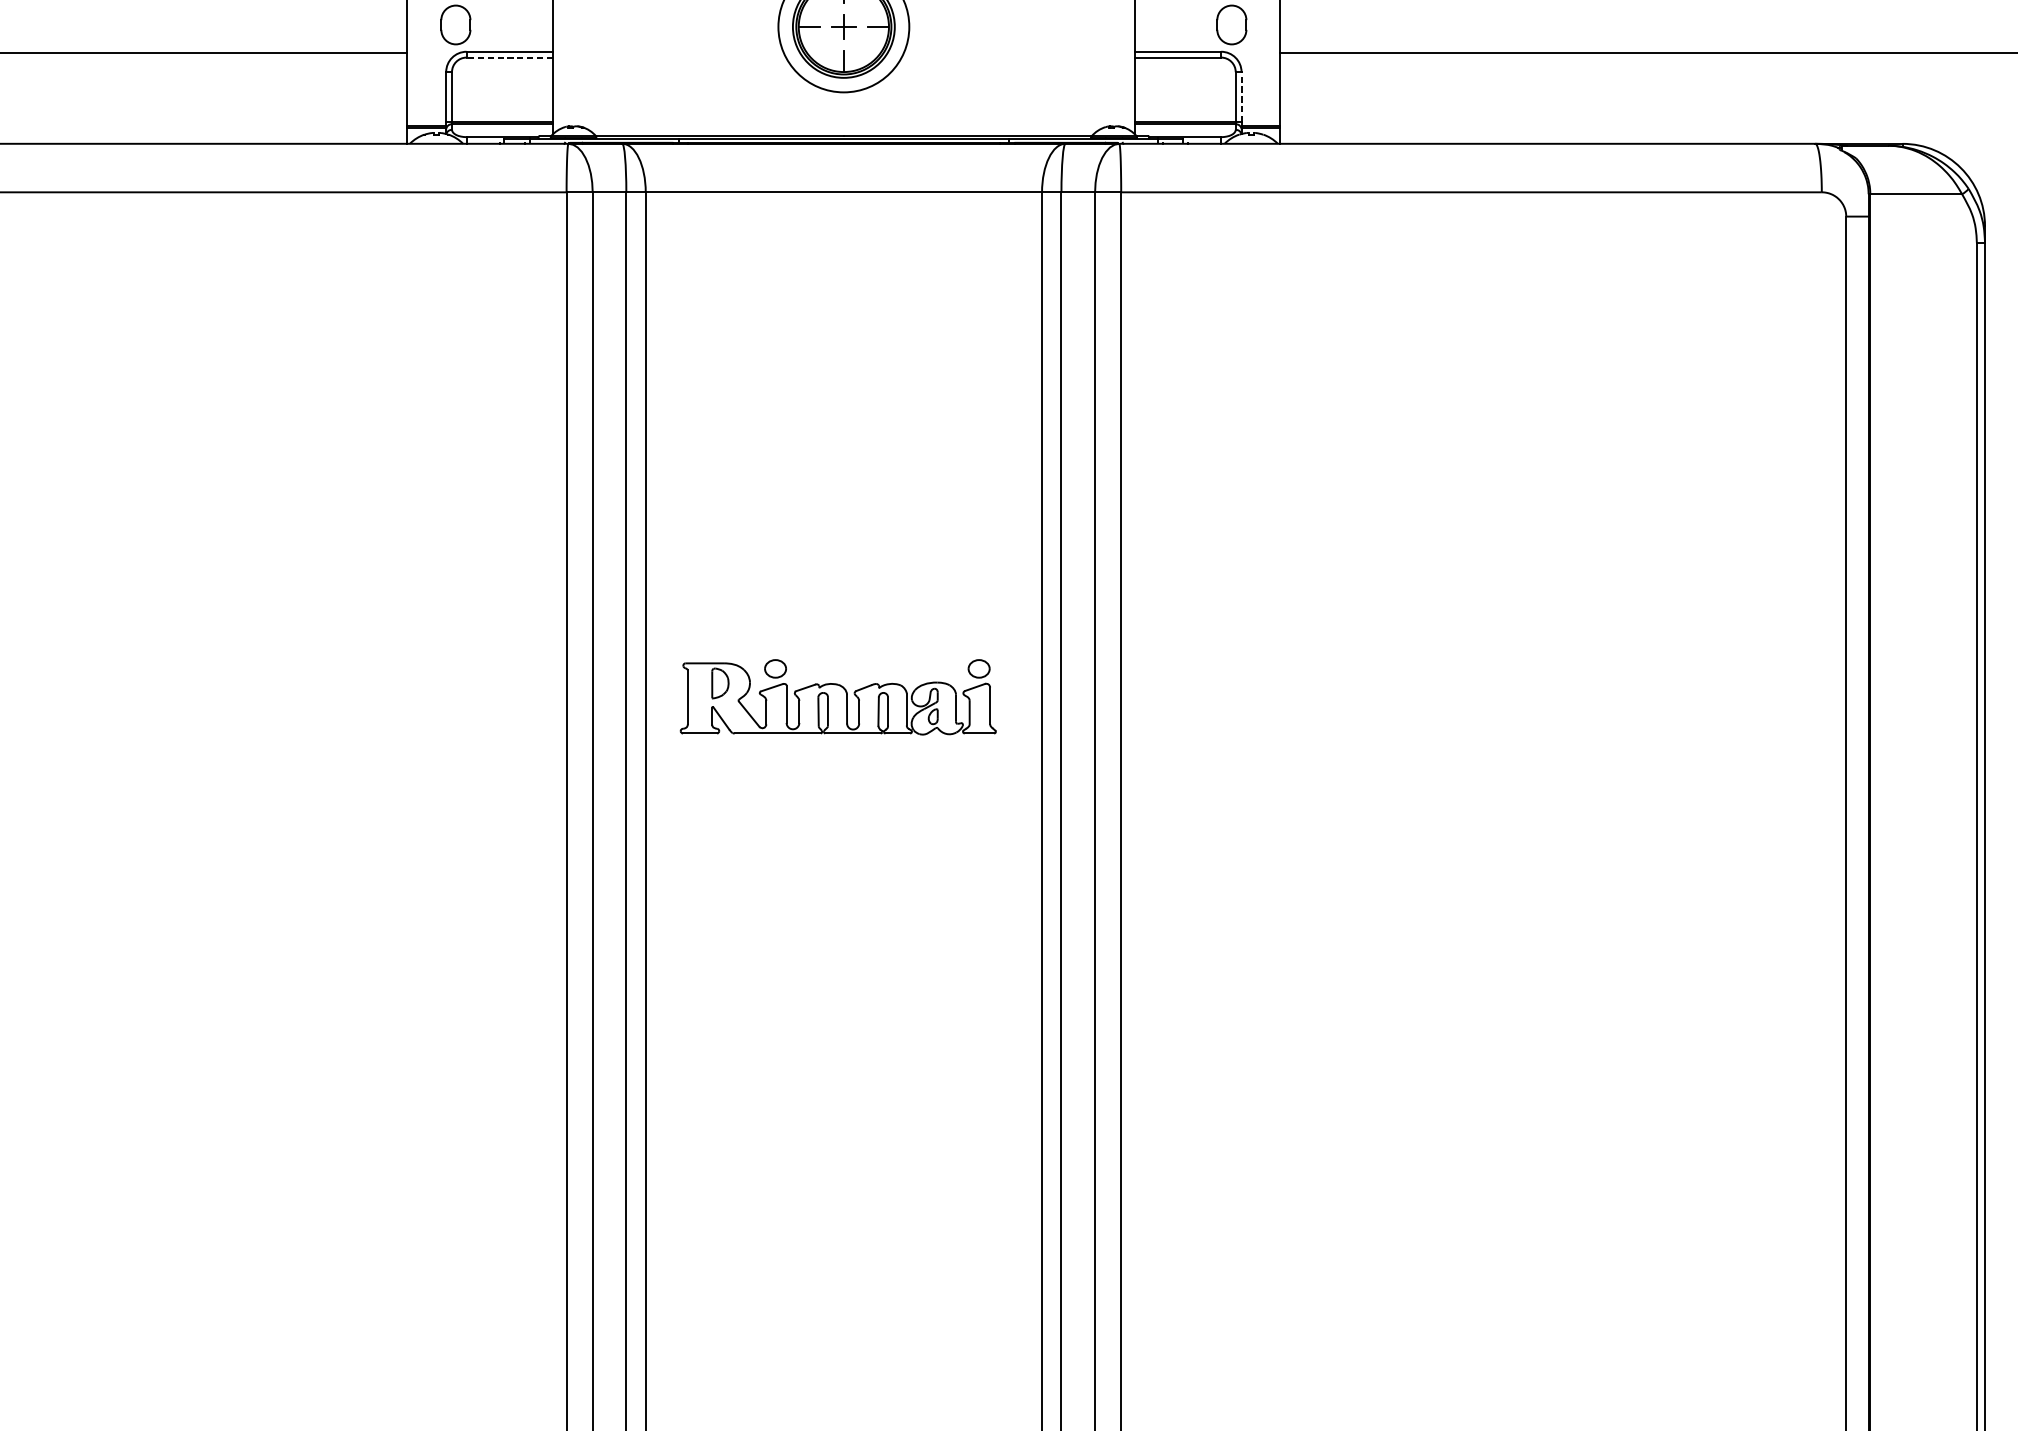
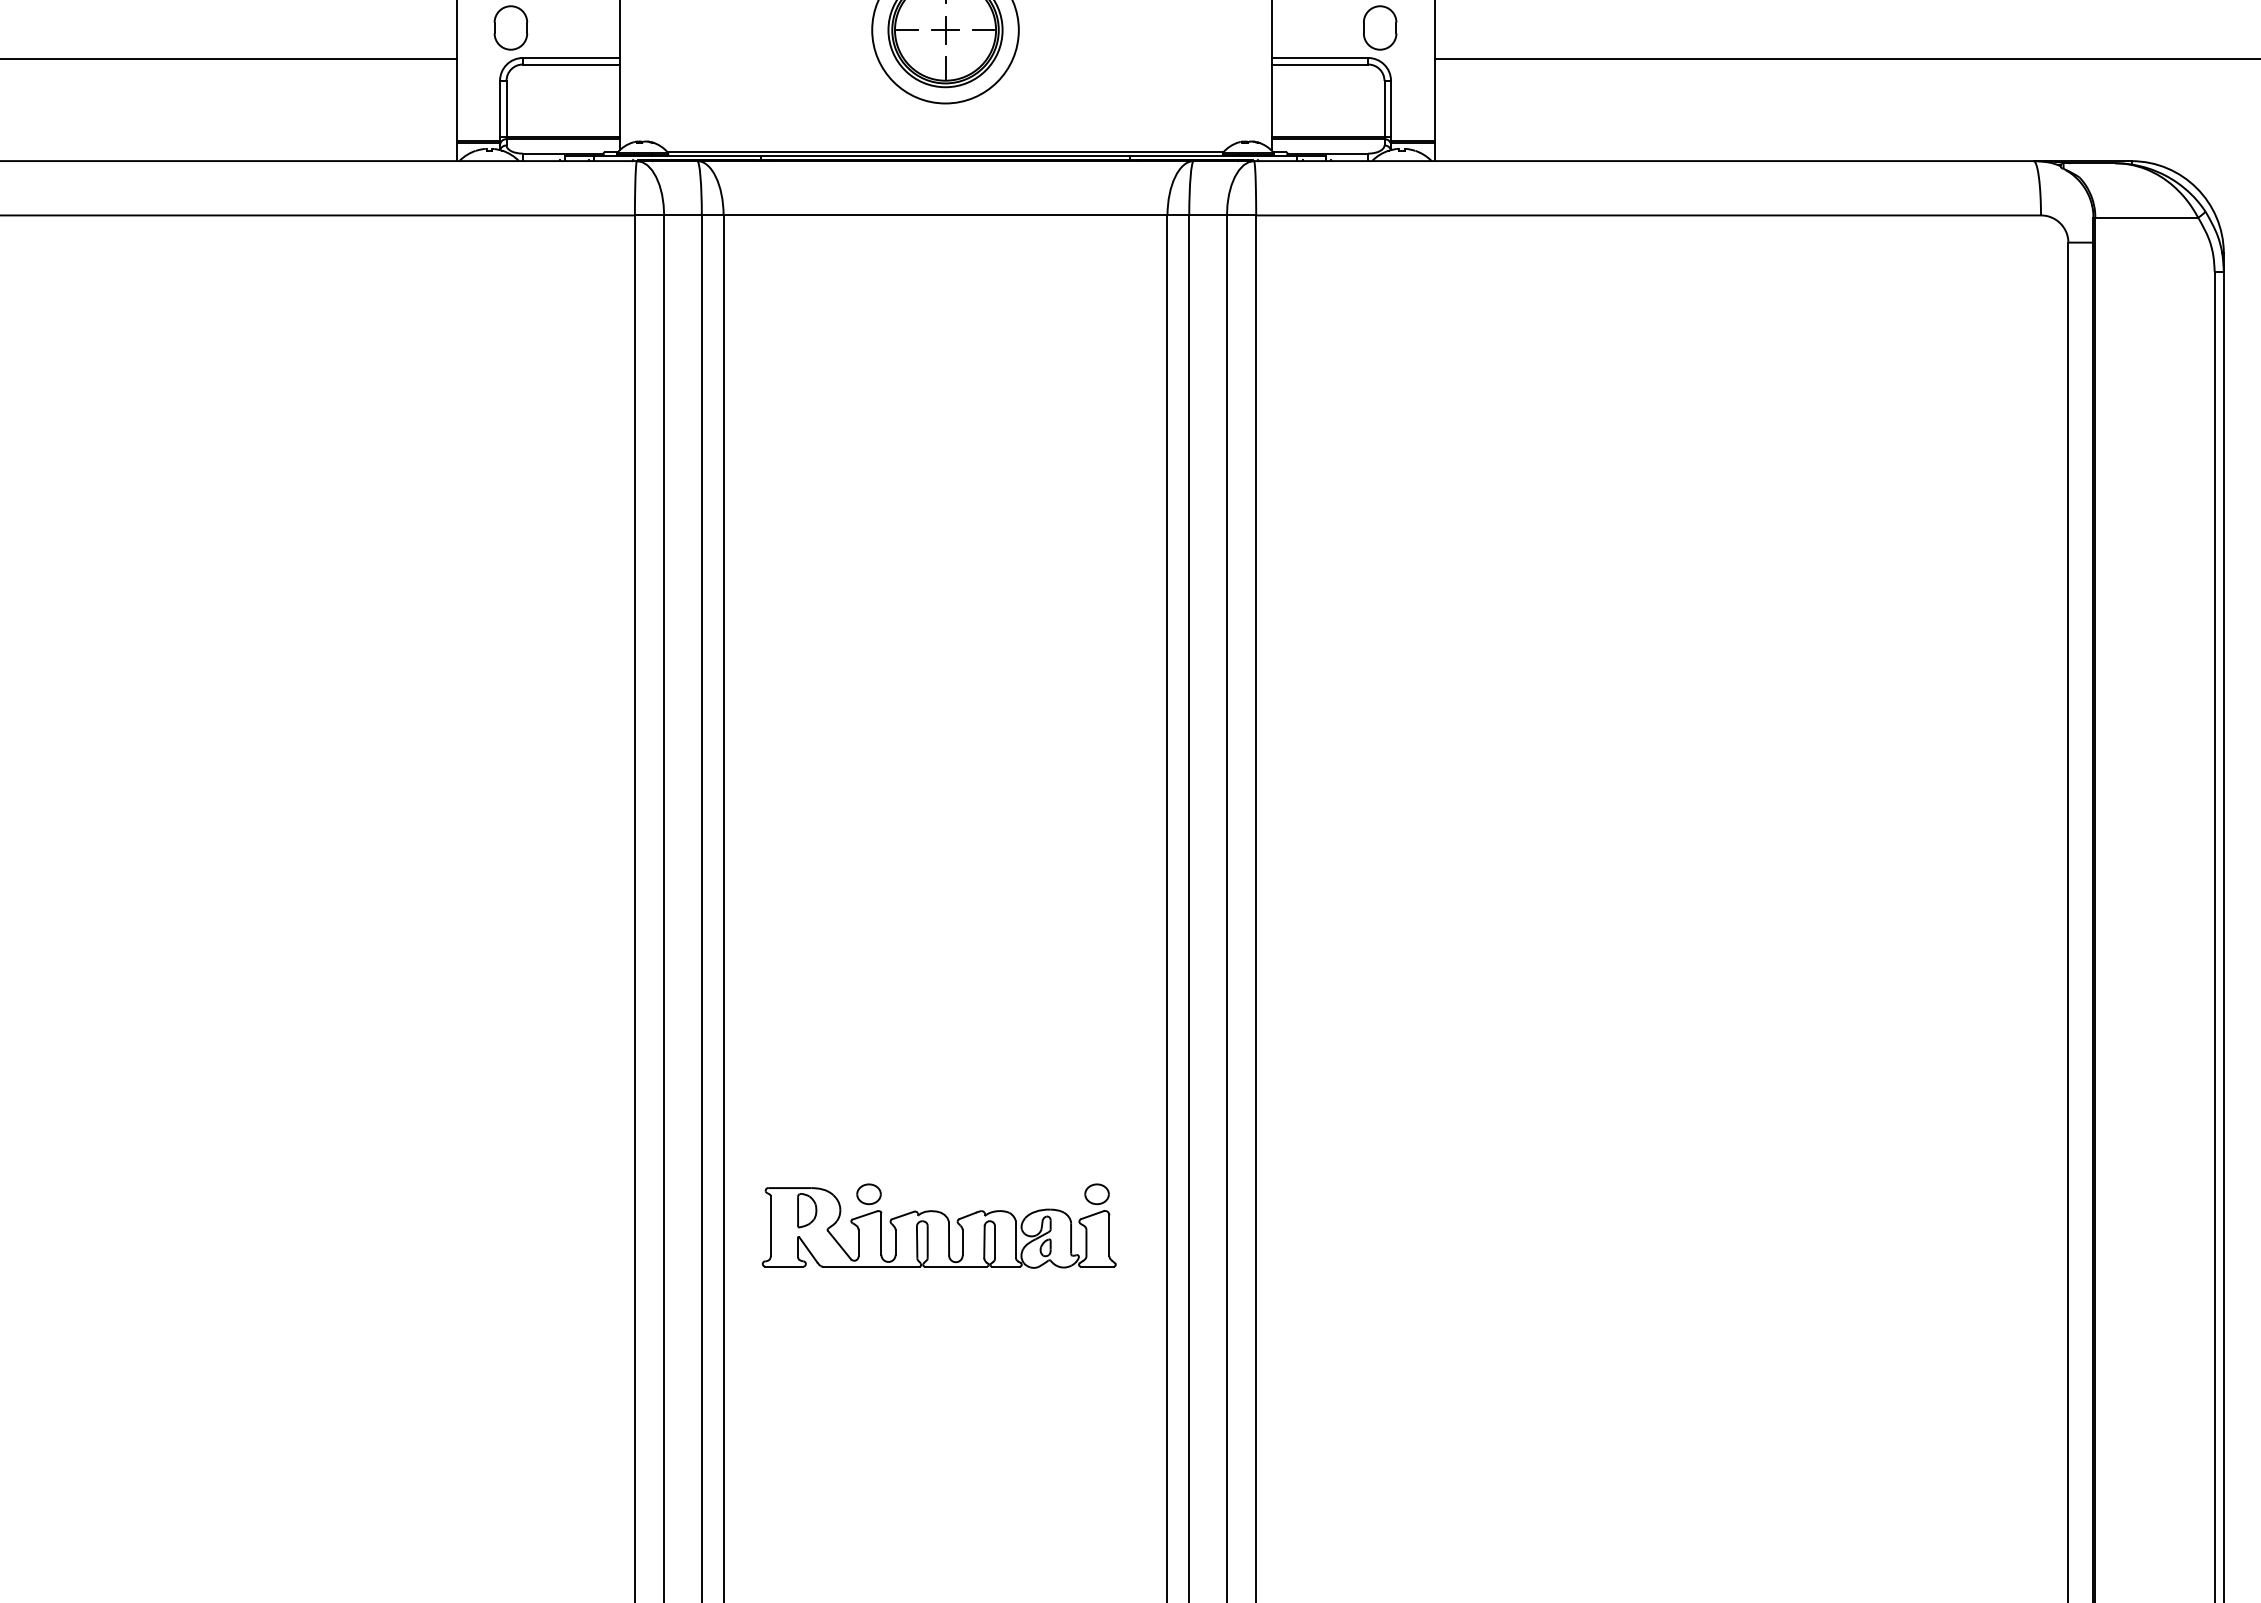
line: (509, 57) -> (570, 64), dashed -> solid
line: (1241, 96) -> (1391, 108), dashed -> solid
part: (837, 696) -> (938, 1225), moved

